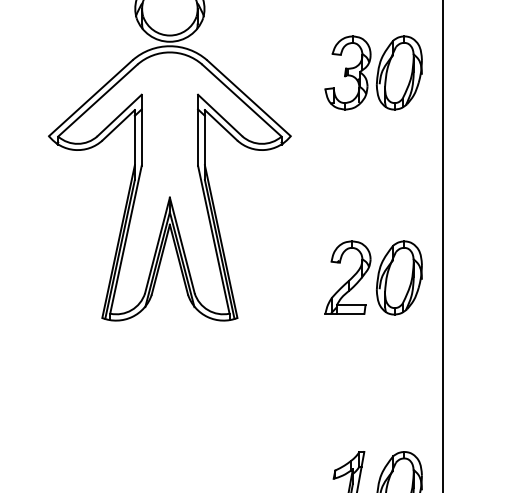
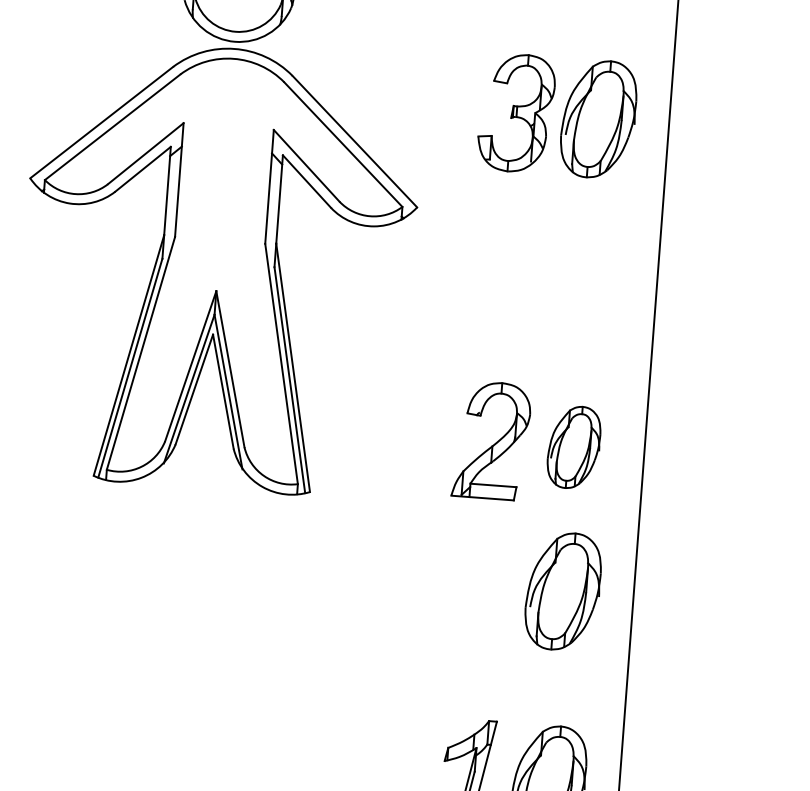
part: (399, 277) -> (574, 446), size x0.7
part: (399, 367) -> (563, 590), added

